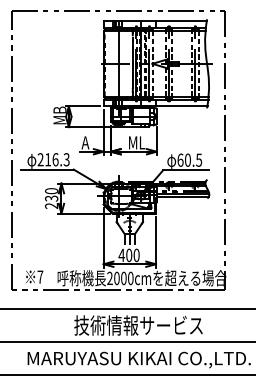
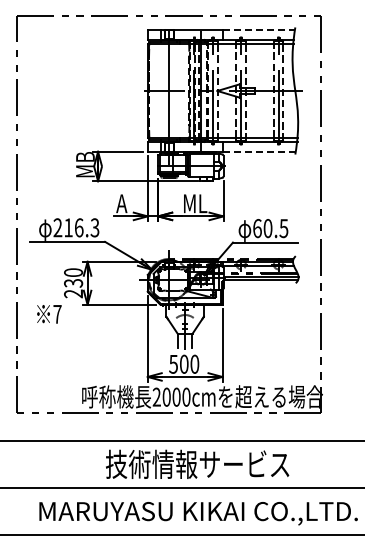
line: (181, 21) -> (259, 30), solid -> dashed
line: (181, 106) -> (259, 151), solid -> dashed
text: (121, 255) -> (173, 364), 400 -> 500
text: (34, 277) -> (49, 314), moved

